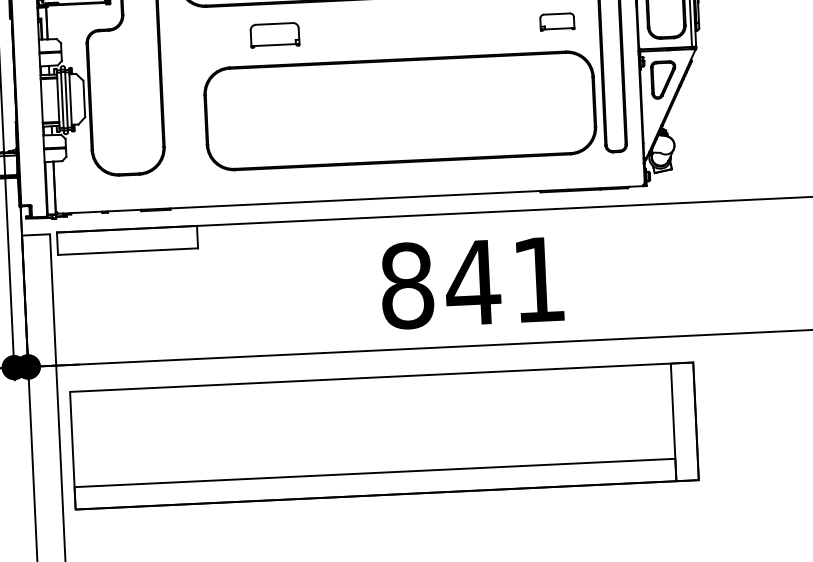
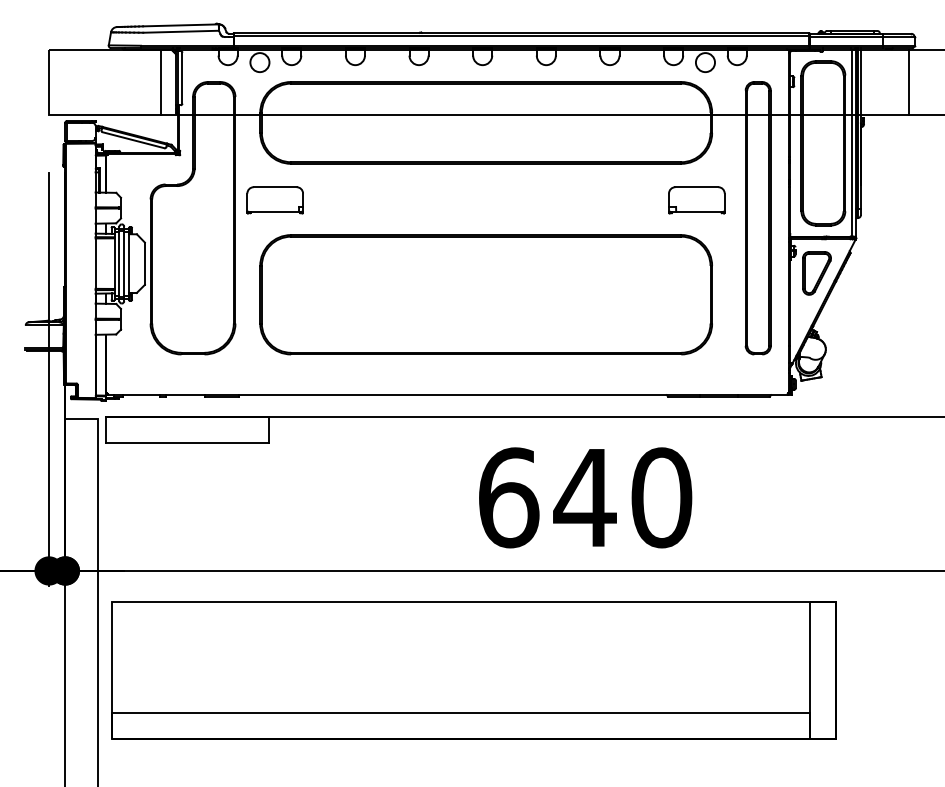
part: (556, 22) -> (696, 200), size x1.43
part: (274, 35) -> (274, 200), moved
part: (399, 110) -> (485, 294), moved
text: (473, 282) -> (585, 497), 841 -> 640

